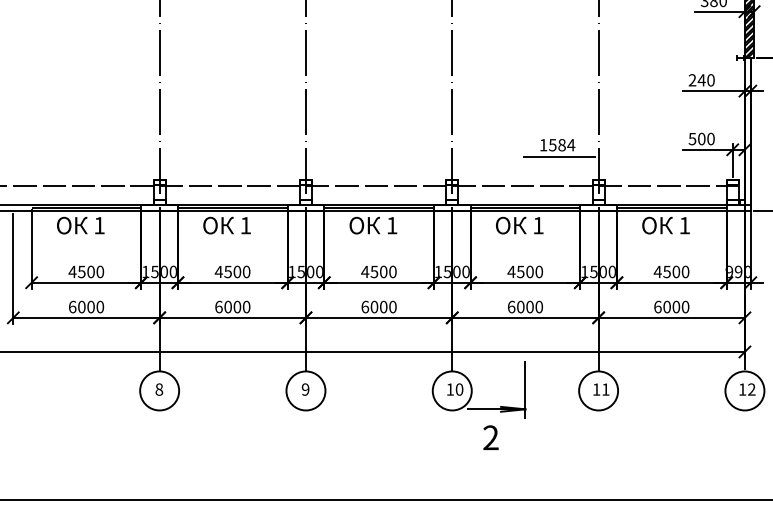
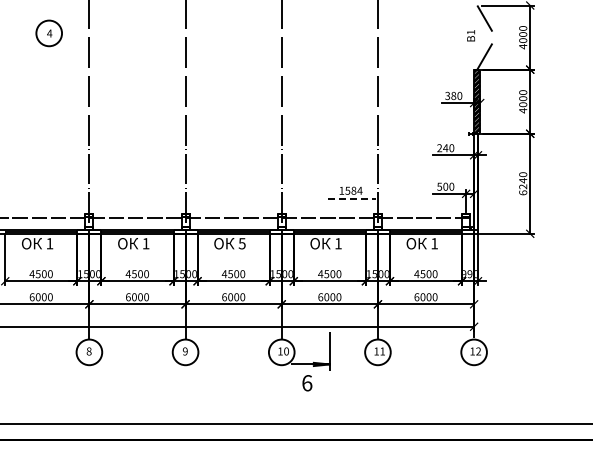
line: (559, 156) -> (352, 198), solid -> dashed
text: (391, 225) -> (241, 243), 1 -> 5
text: (491, 438) -> (307, 383), 2 -> 6

